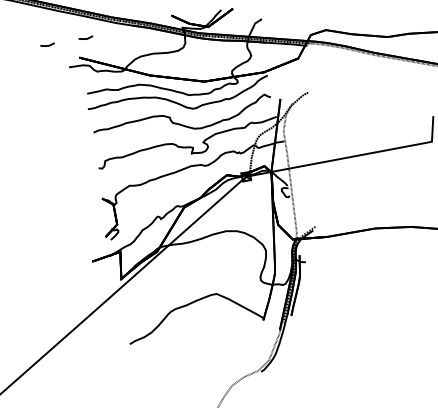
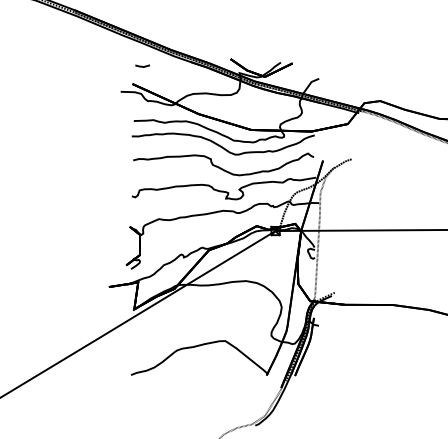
line: (46, 44) -> (102, 65), removed

